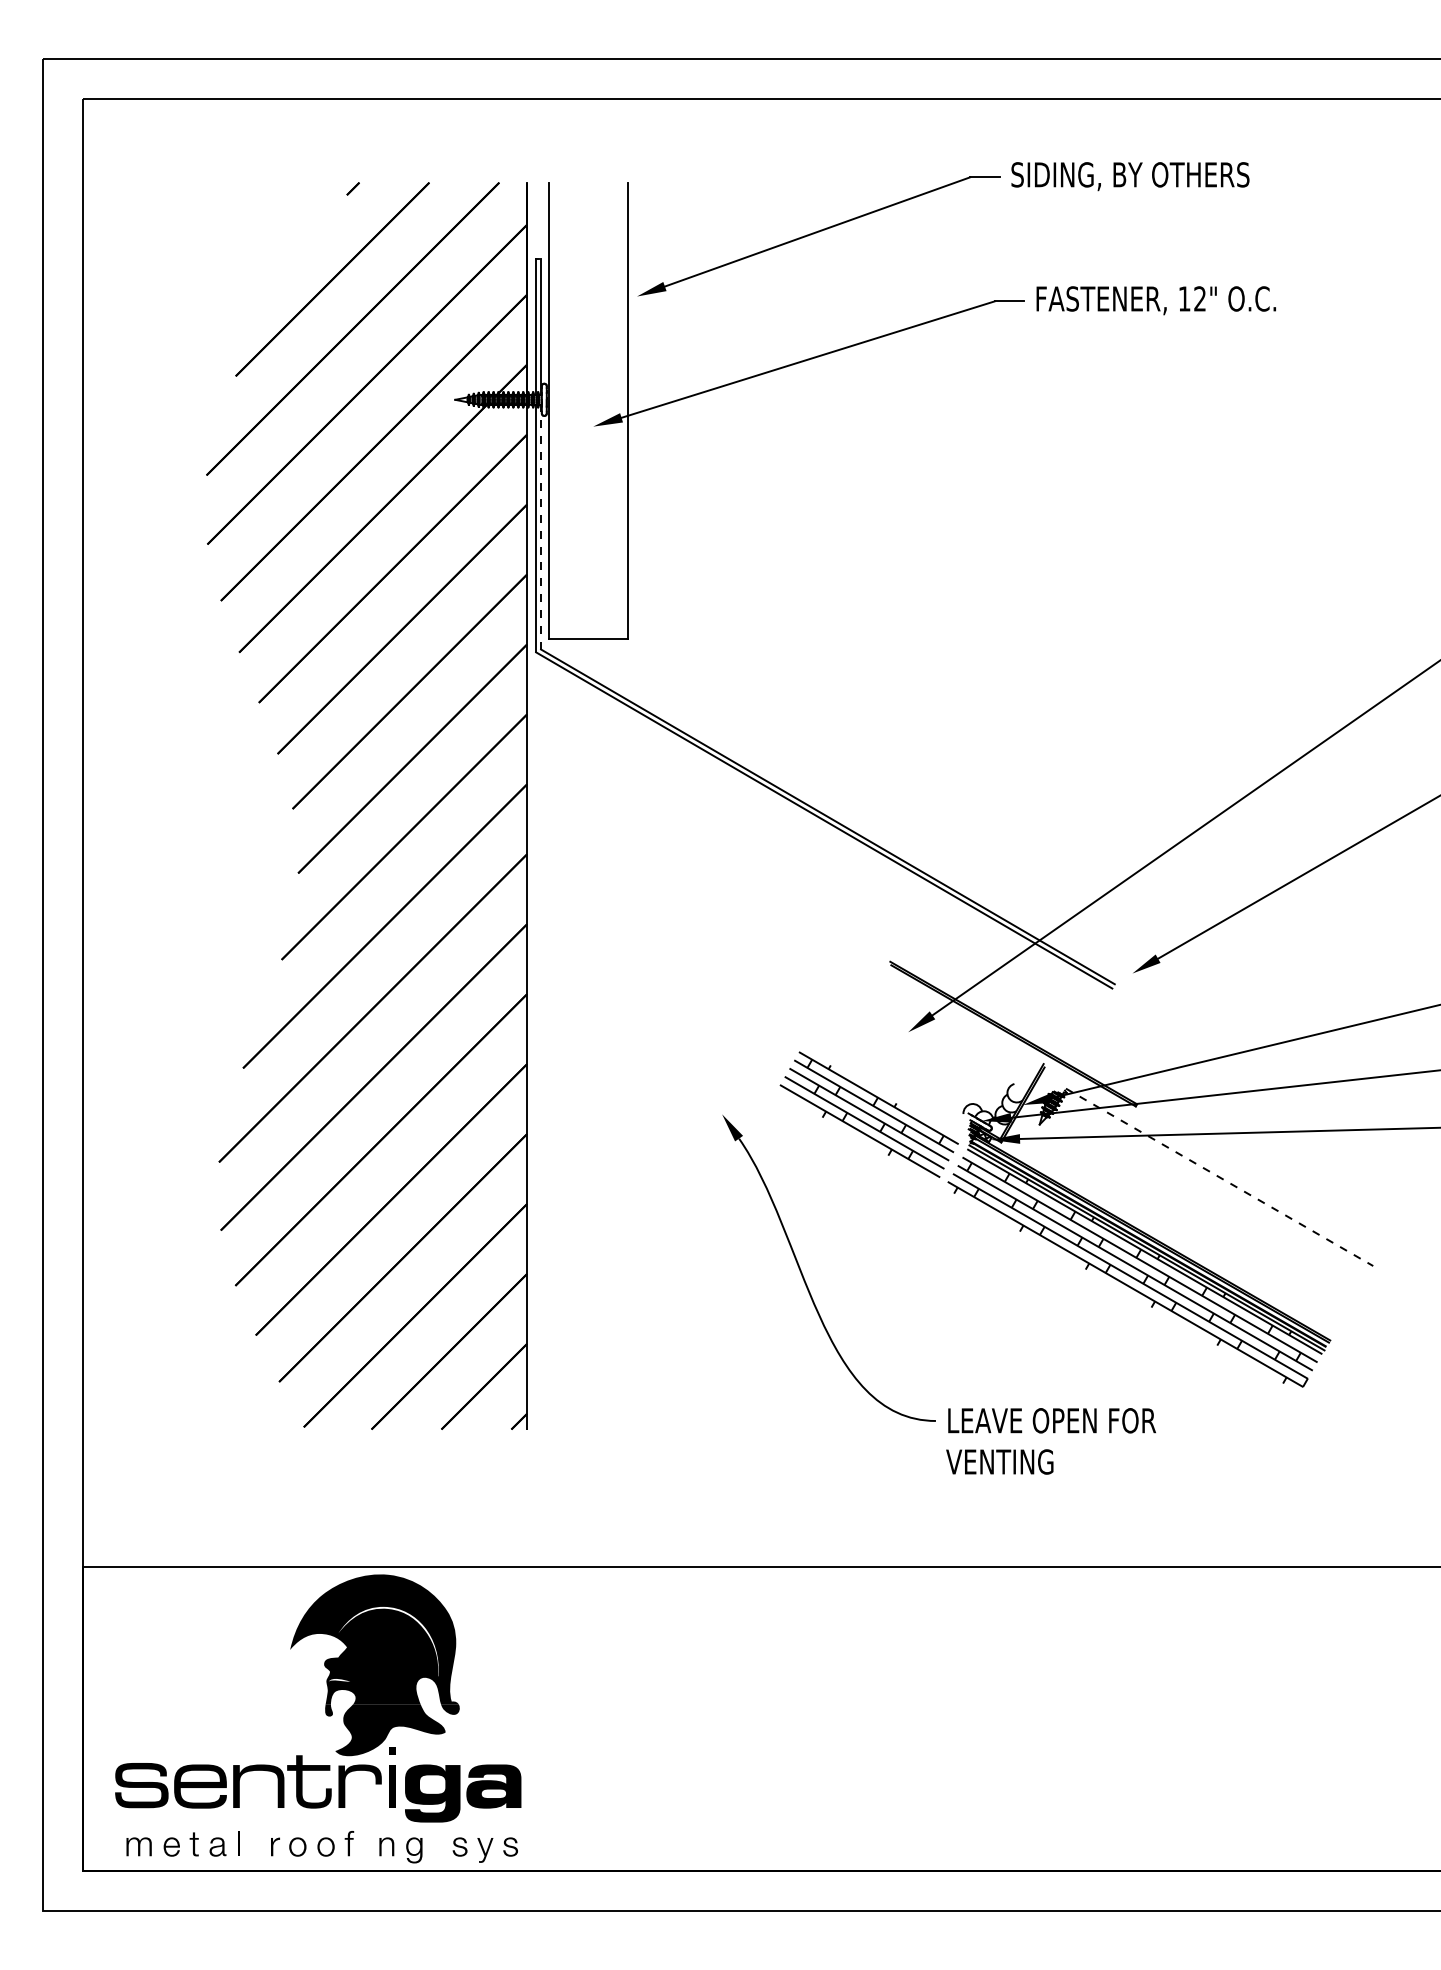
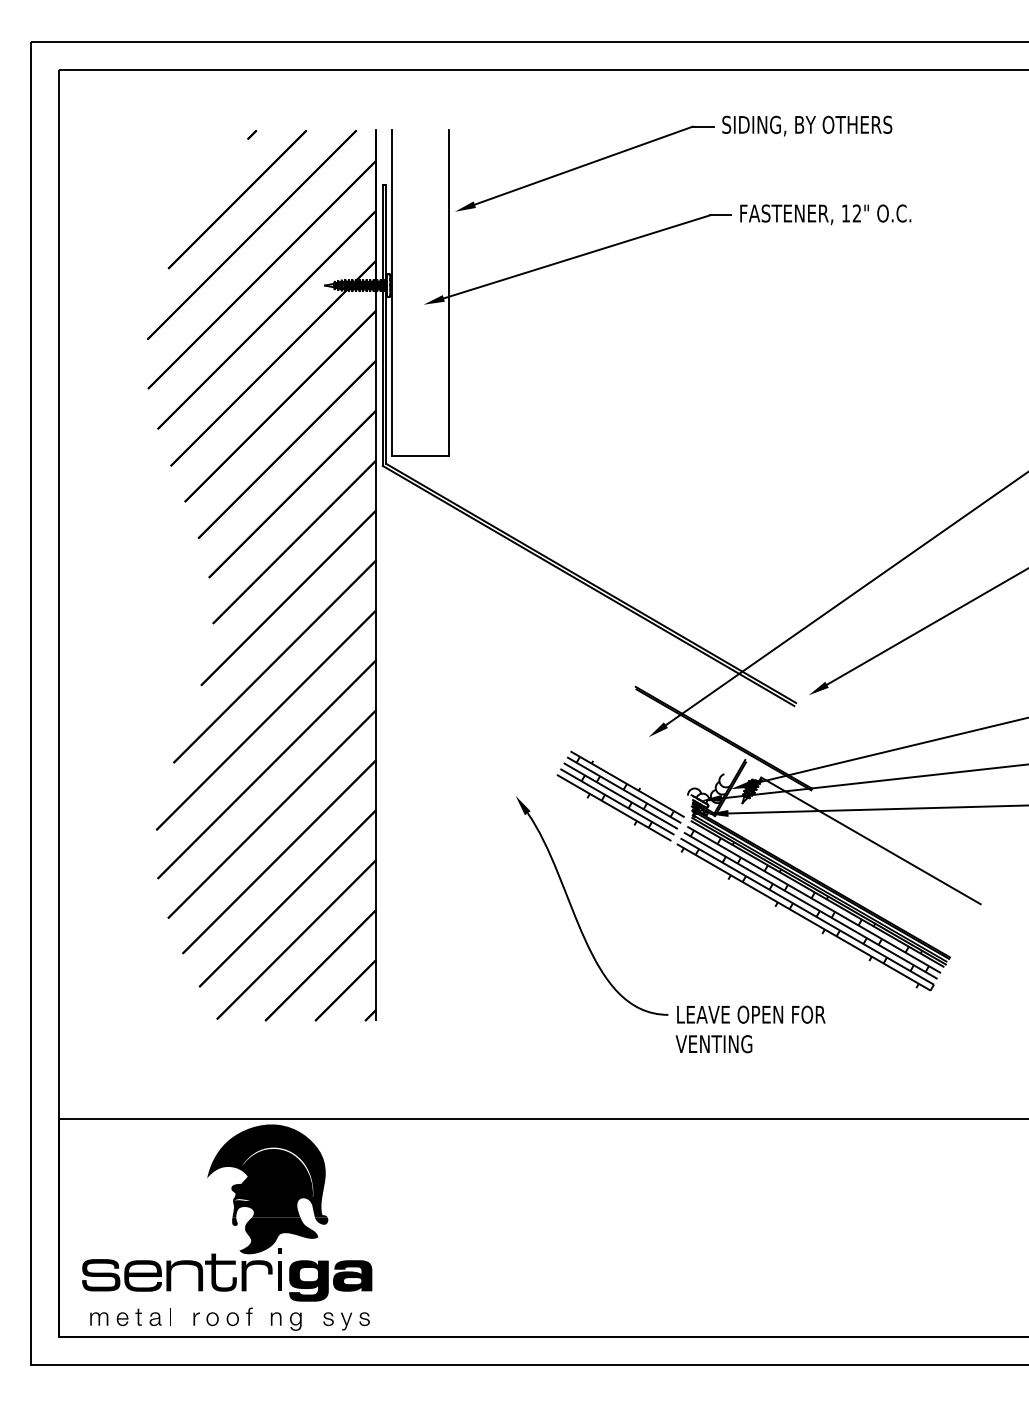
line: (541, 526) -> (386, 376), dashed -> solid
line: (1220, 1177) -> (871, 840), dashed -> solid

